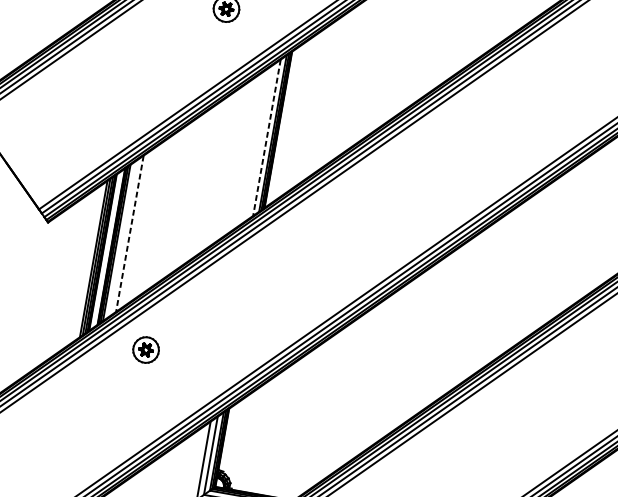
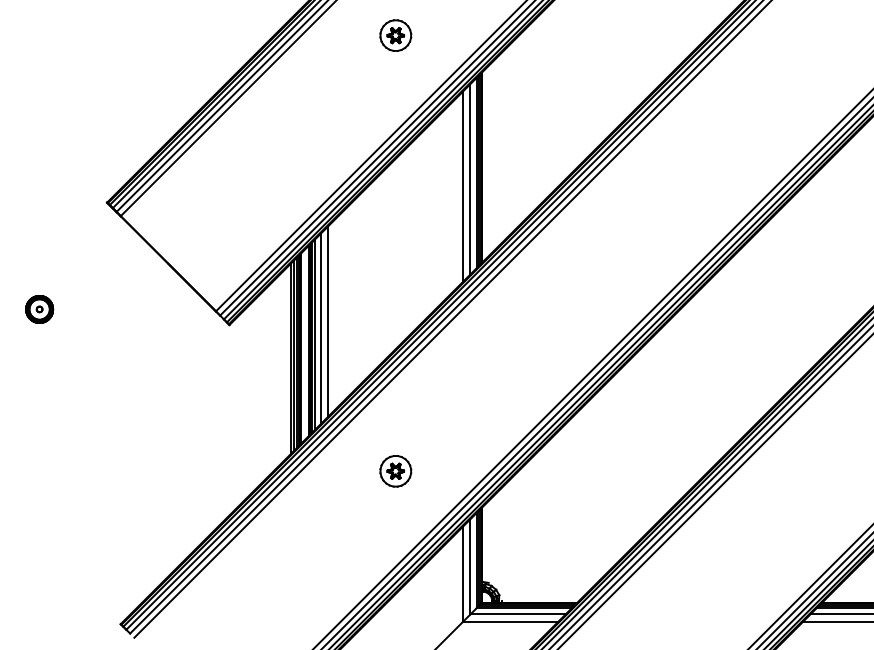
line: (266, 138) -> (470, 179), dashed -> solid
line: (260, 142) -> (463, 186), added
line: (129, 233) -> (328, 321), dashed -> solid
line: (123, 238) -> (321, 328), added
part: (145, 350) -> (395, 471), moved

